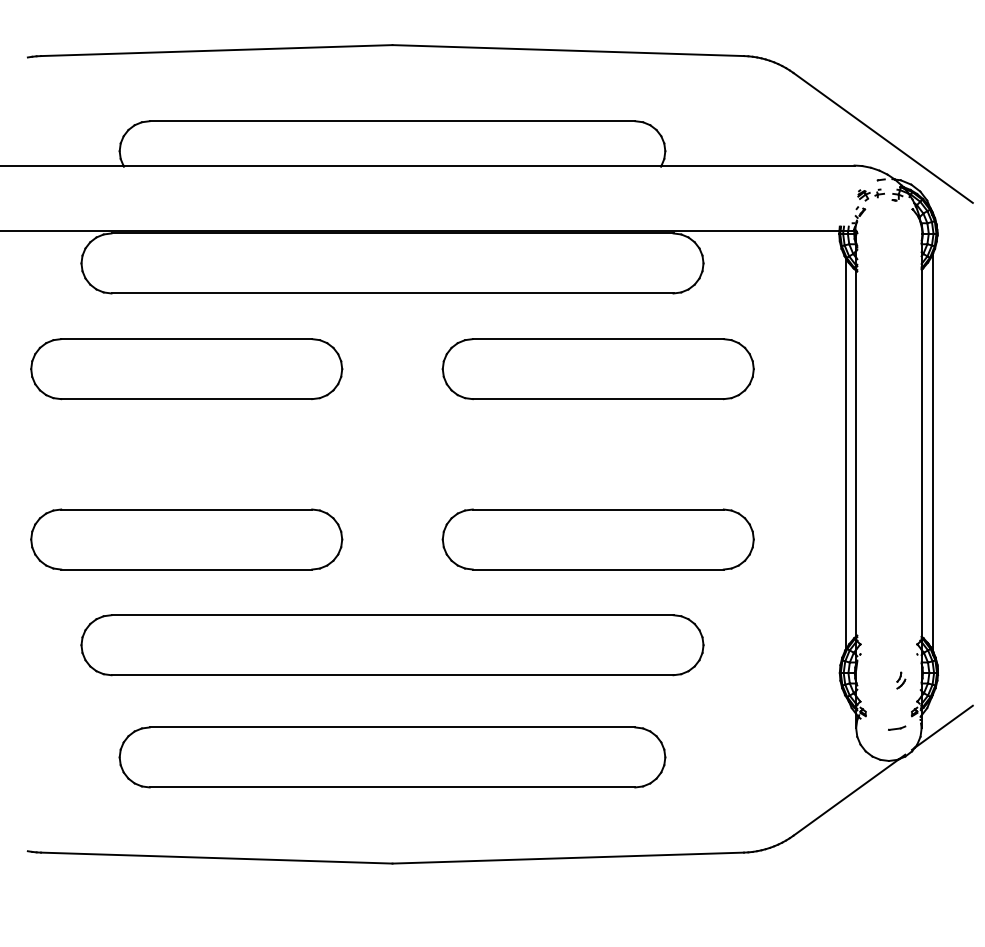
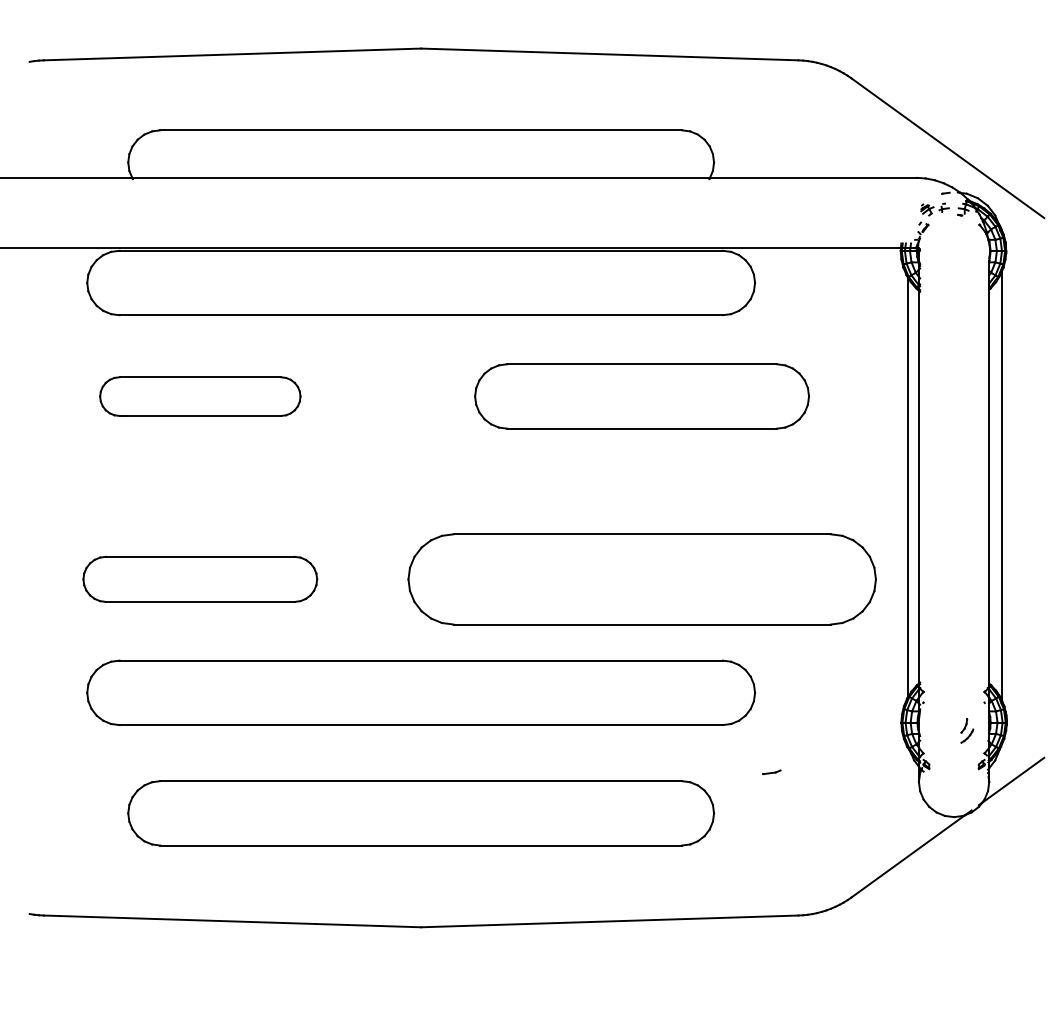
part: (186, 369) -> (199, 396), size x0.6
part: (186, 539) -> (199, 579), size x0.7
part: (597, 539) -> (641, 579), size x1.4
part: (901, 680) -> (967, 730), size x1.4
line: (897, 727) -> (772, 771), moved

